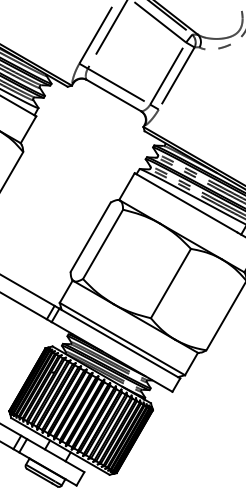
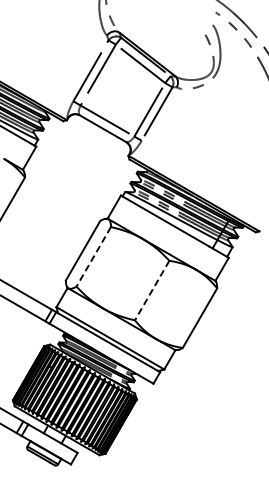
line: (102, 245) -> (93, 257), solid -> dashed
line: (170, 284) -> (151, 291), solid -> dashed

